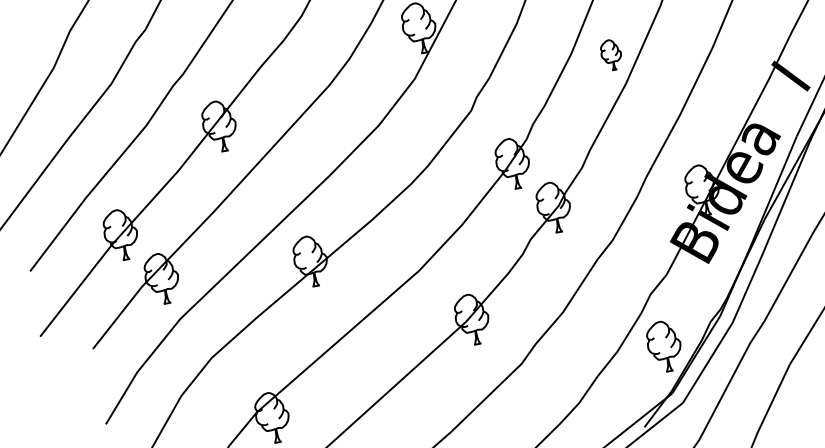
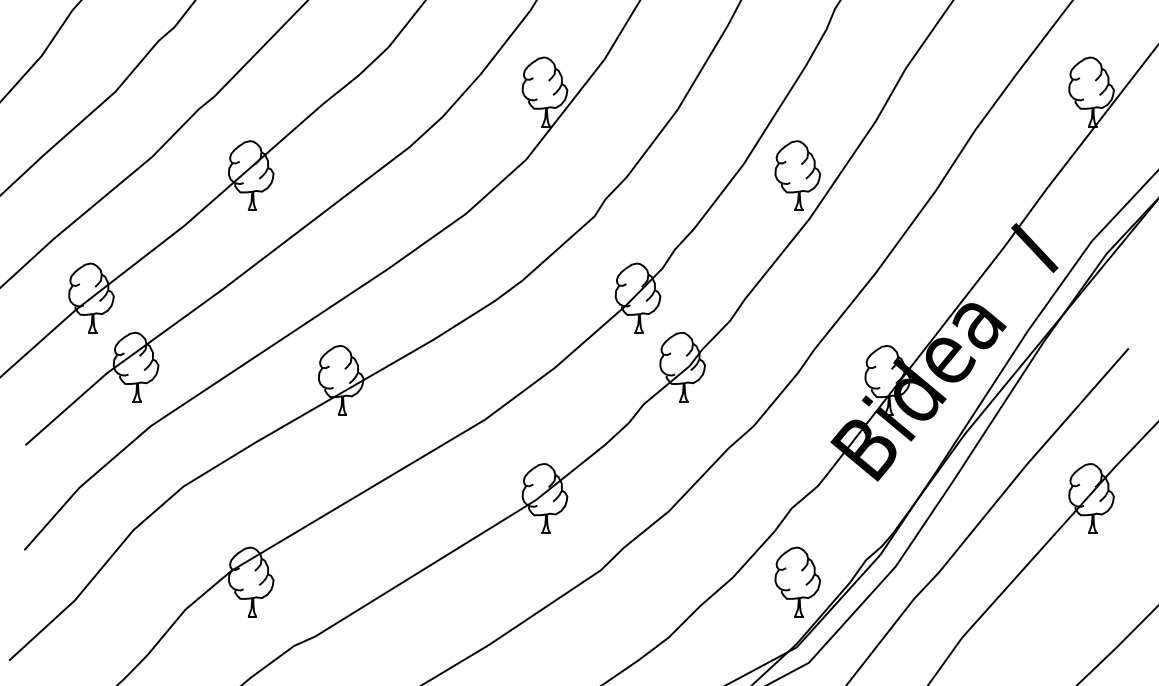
part: (611, 55) -> (797, 175), size x1.67

